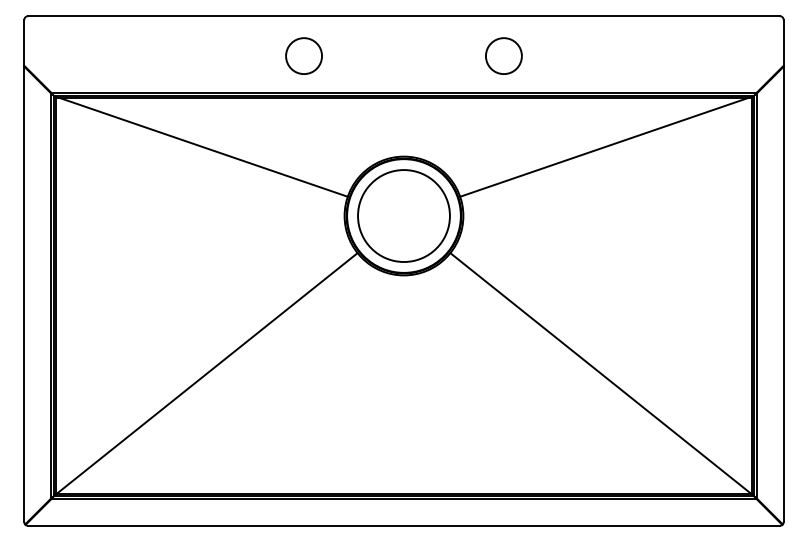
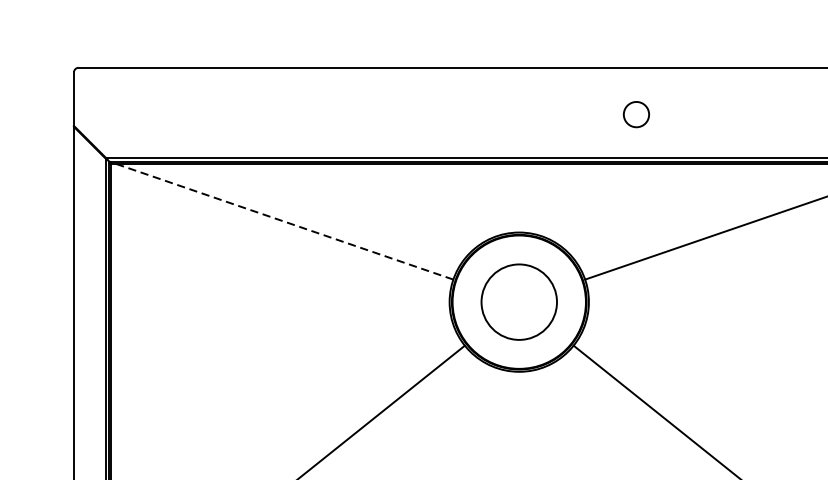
circle: (303, 55) -> (401, 113), removed
circle: (503, 55) -> (635, 113), size x0.6
line: (200, 146) -> (280, 220), solid -> dashed
circle: (403, 216) -> (518, 302), size x0.7

